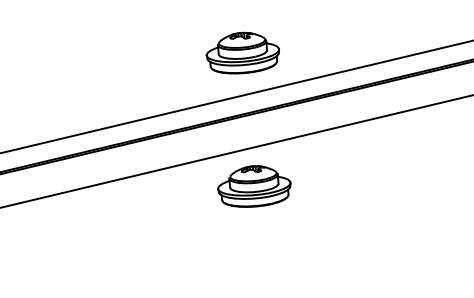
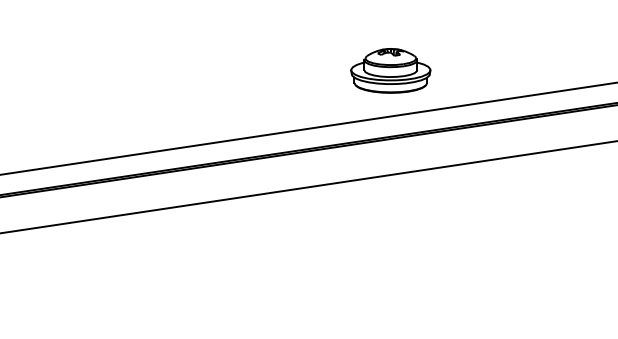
part: (254, 186) -> (390, 216), removed

